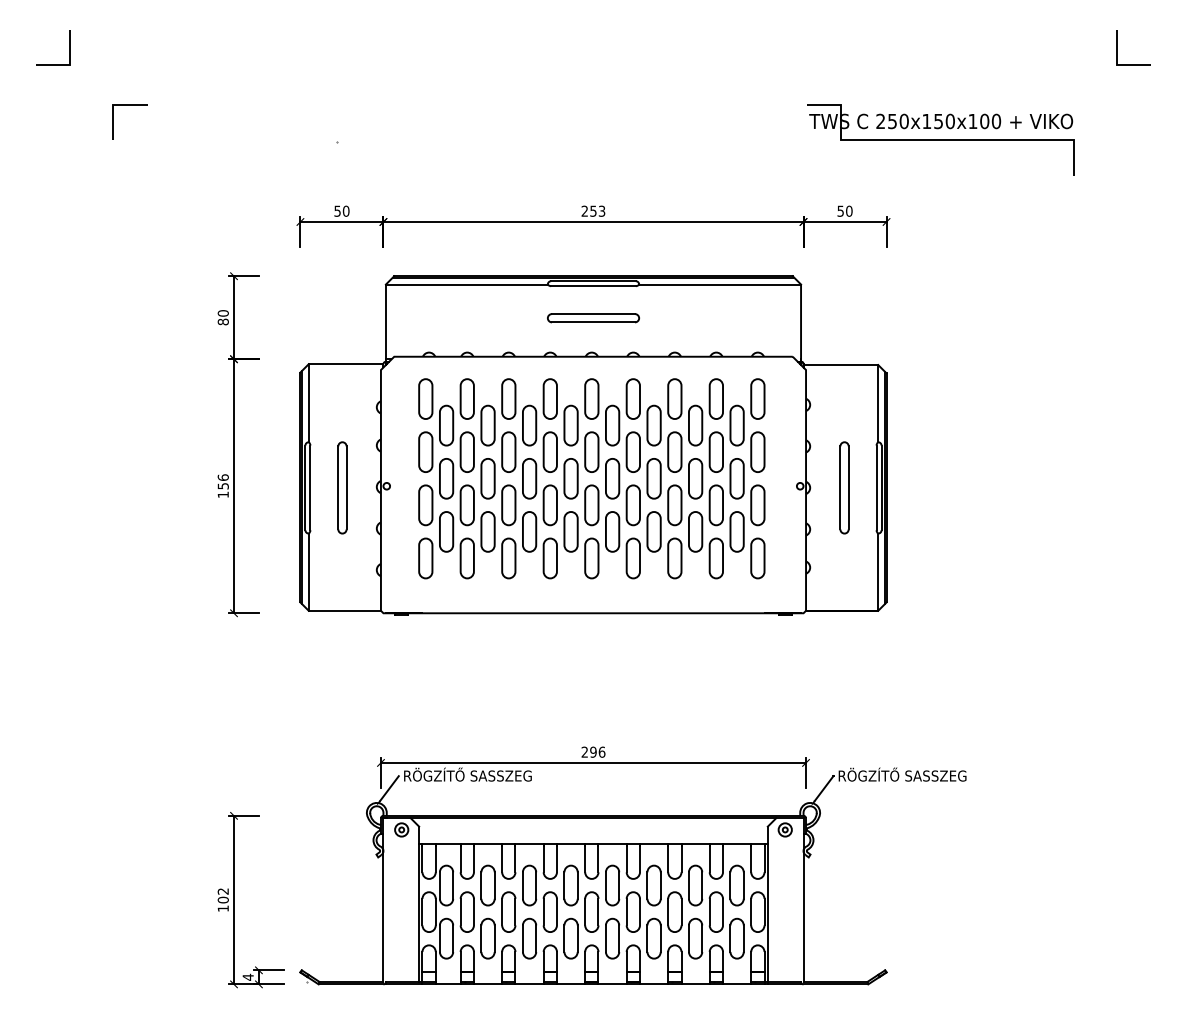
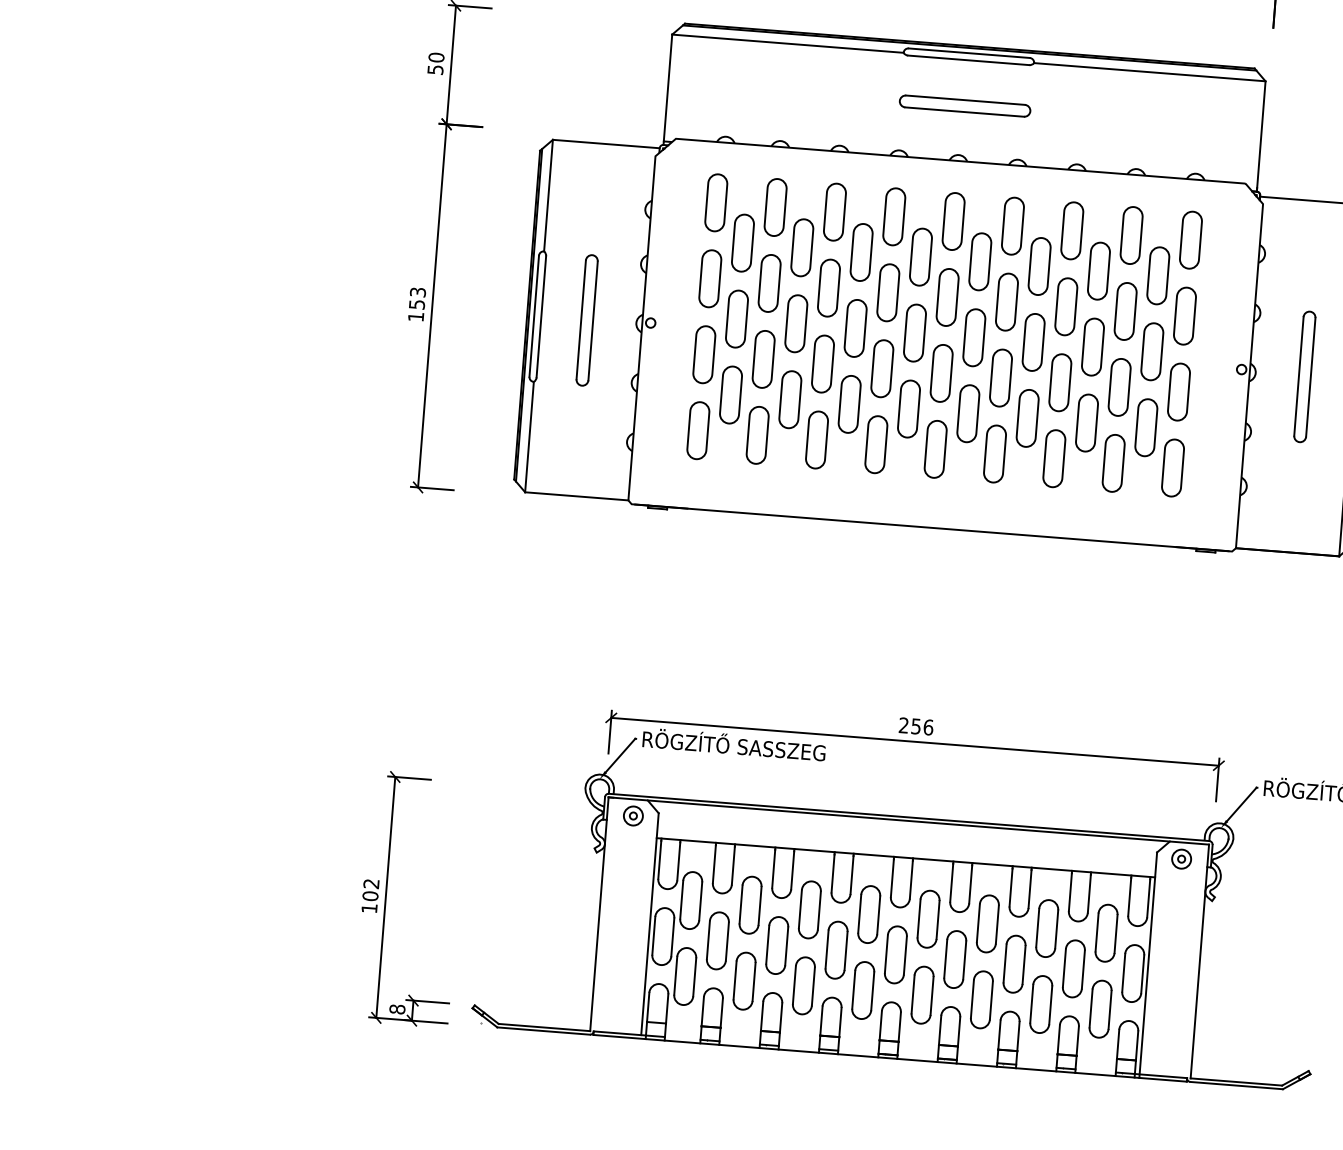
text: (222, 321) -> (434, 69), 80 -> 50
text: (222, 477) -> (416, 292), 156 -> 153
text: (593, 751) -> (916, 725), 296 -> 256
text: (247, 976) -> (396, 1008), 4 -> 8

